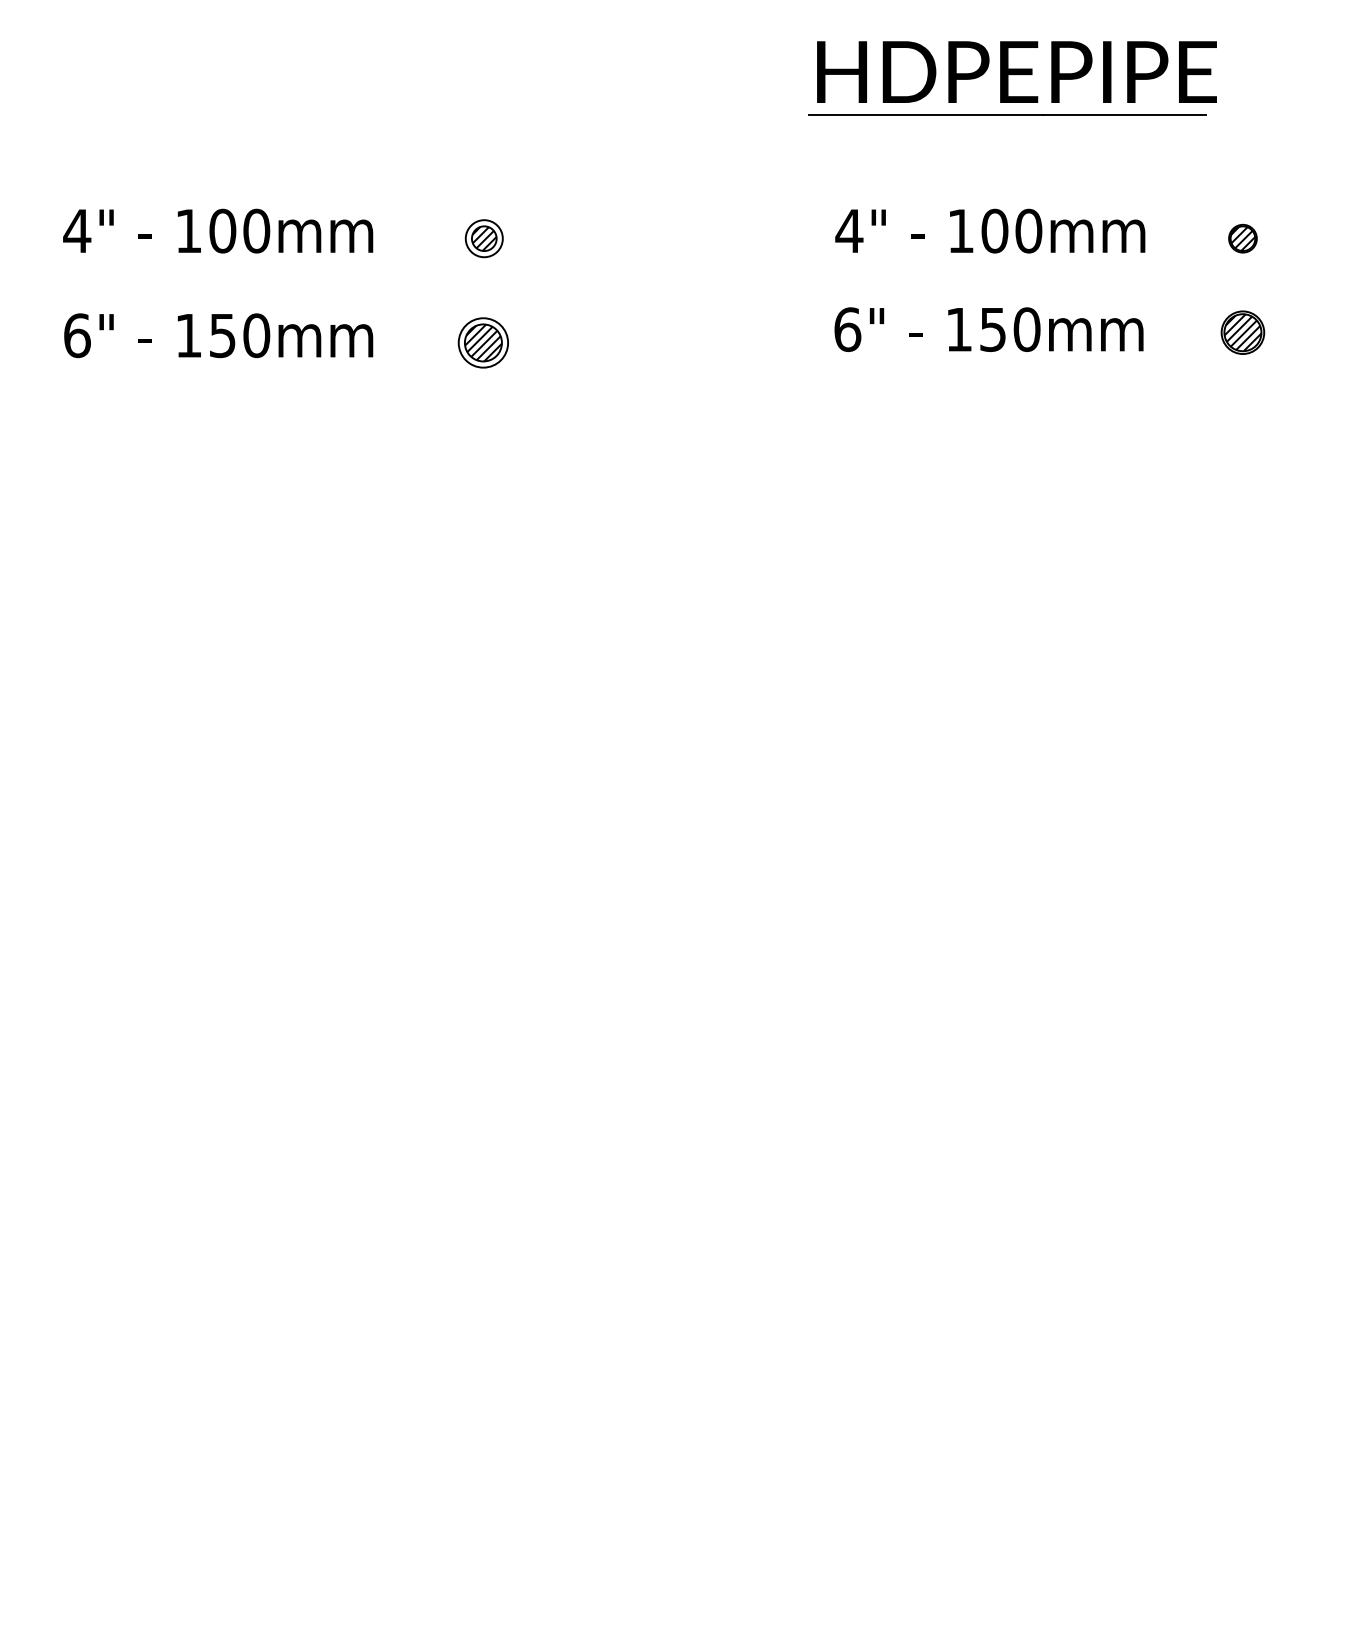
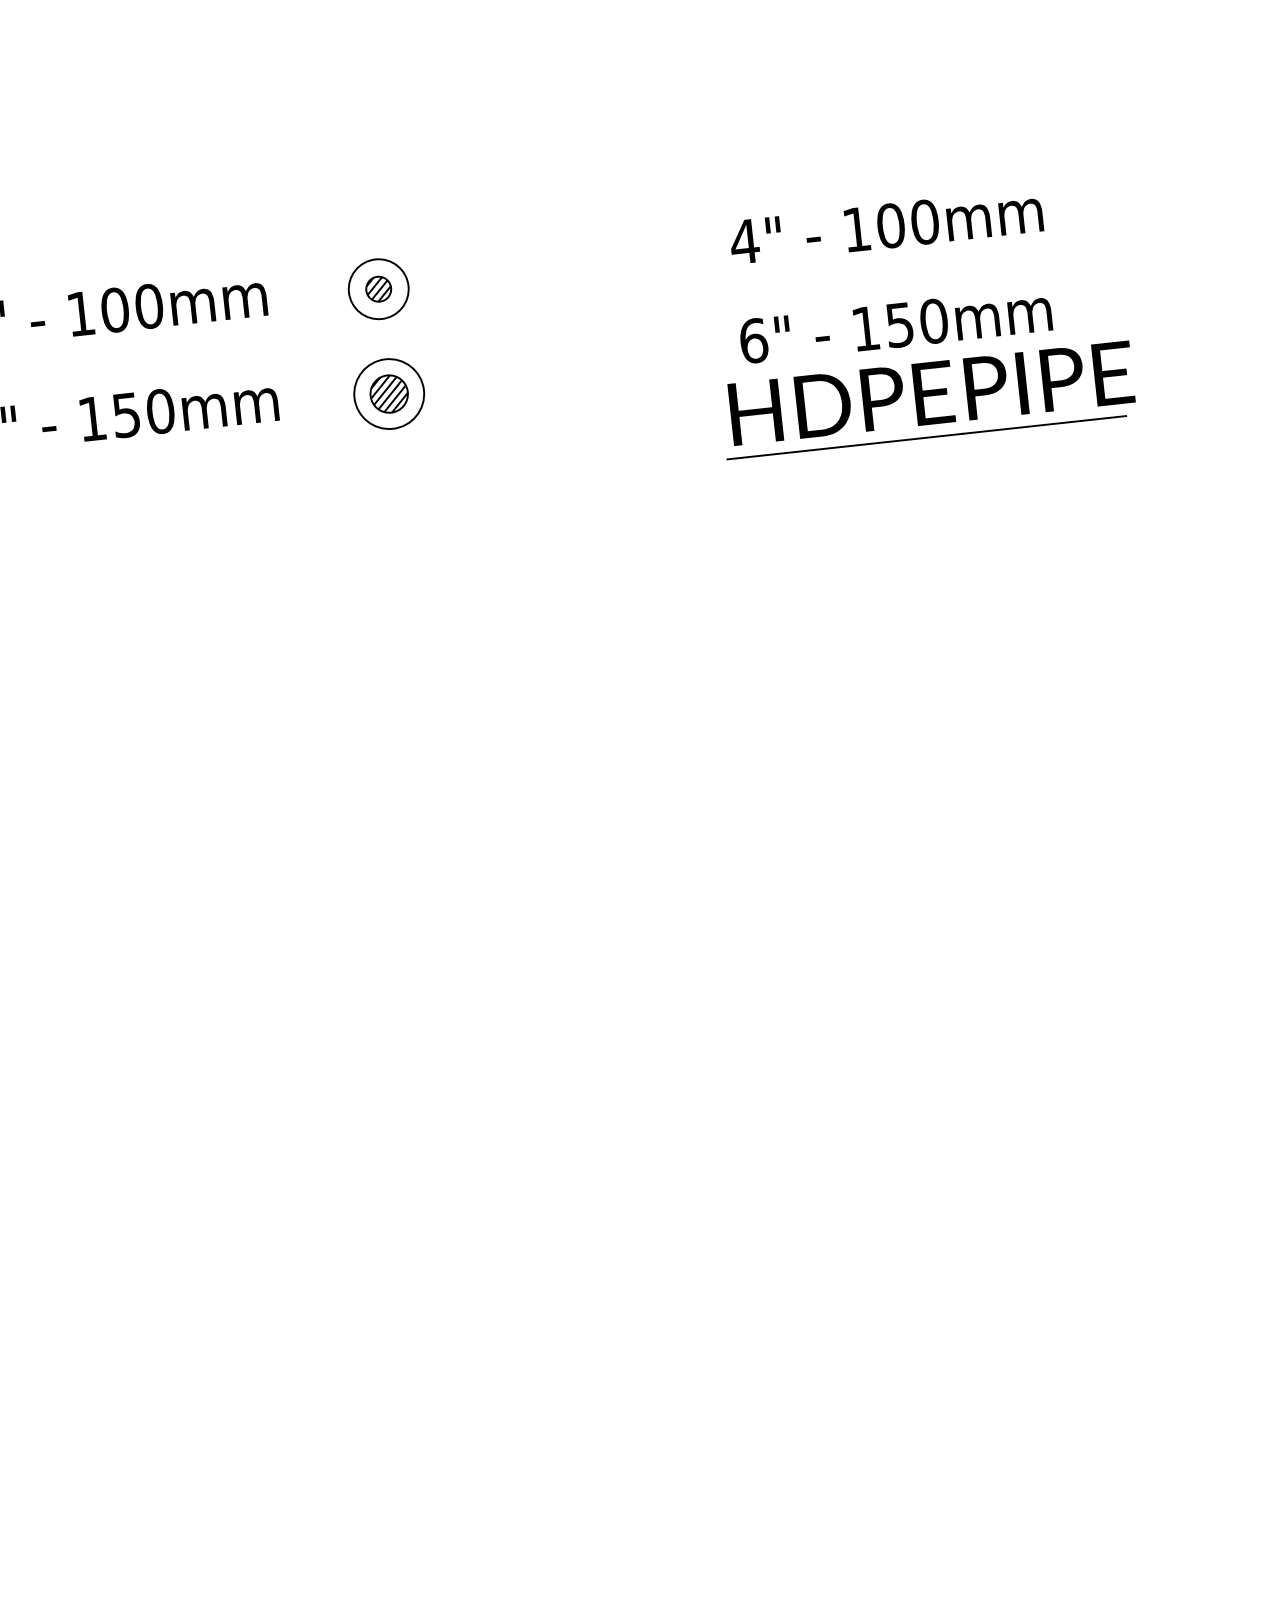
part: (1012, 78) -> (927, 400), moved
circle: (483, 238) -> (377, 289), size x1.6
part: (1242, 238) -> (1140, 206), removed
part: (1242, 332) -> (1150, 300), removed
circle: (483, 342) -> (389, 393), size x1.4

